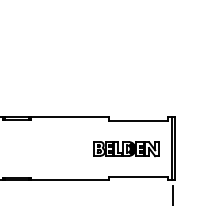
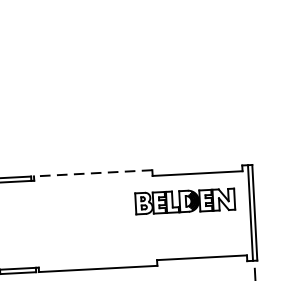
line: (69, 117) -> (92, 173), solid -> dashed
part: (126, 149) -> (185, 202), moved

